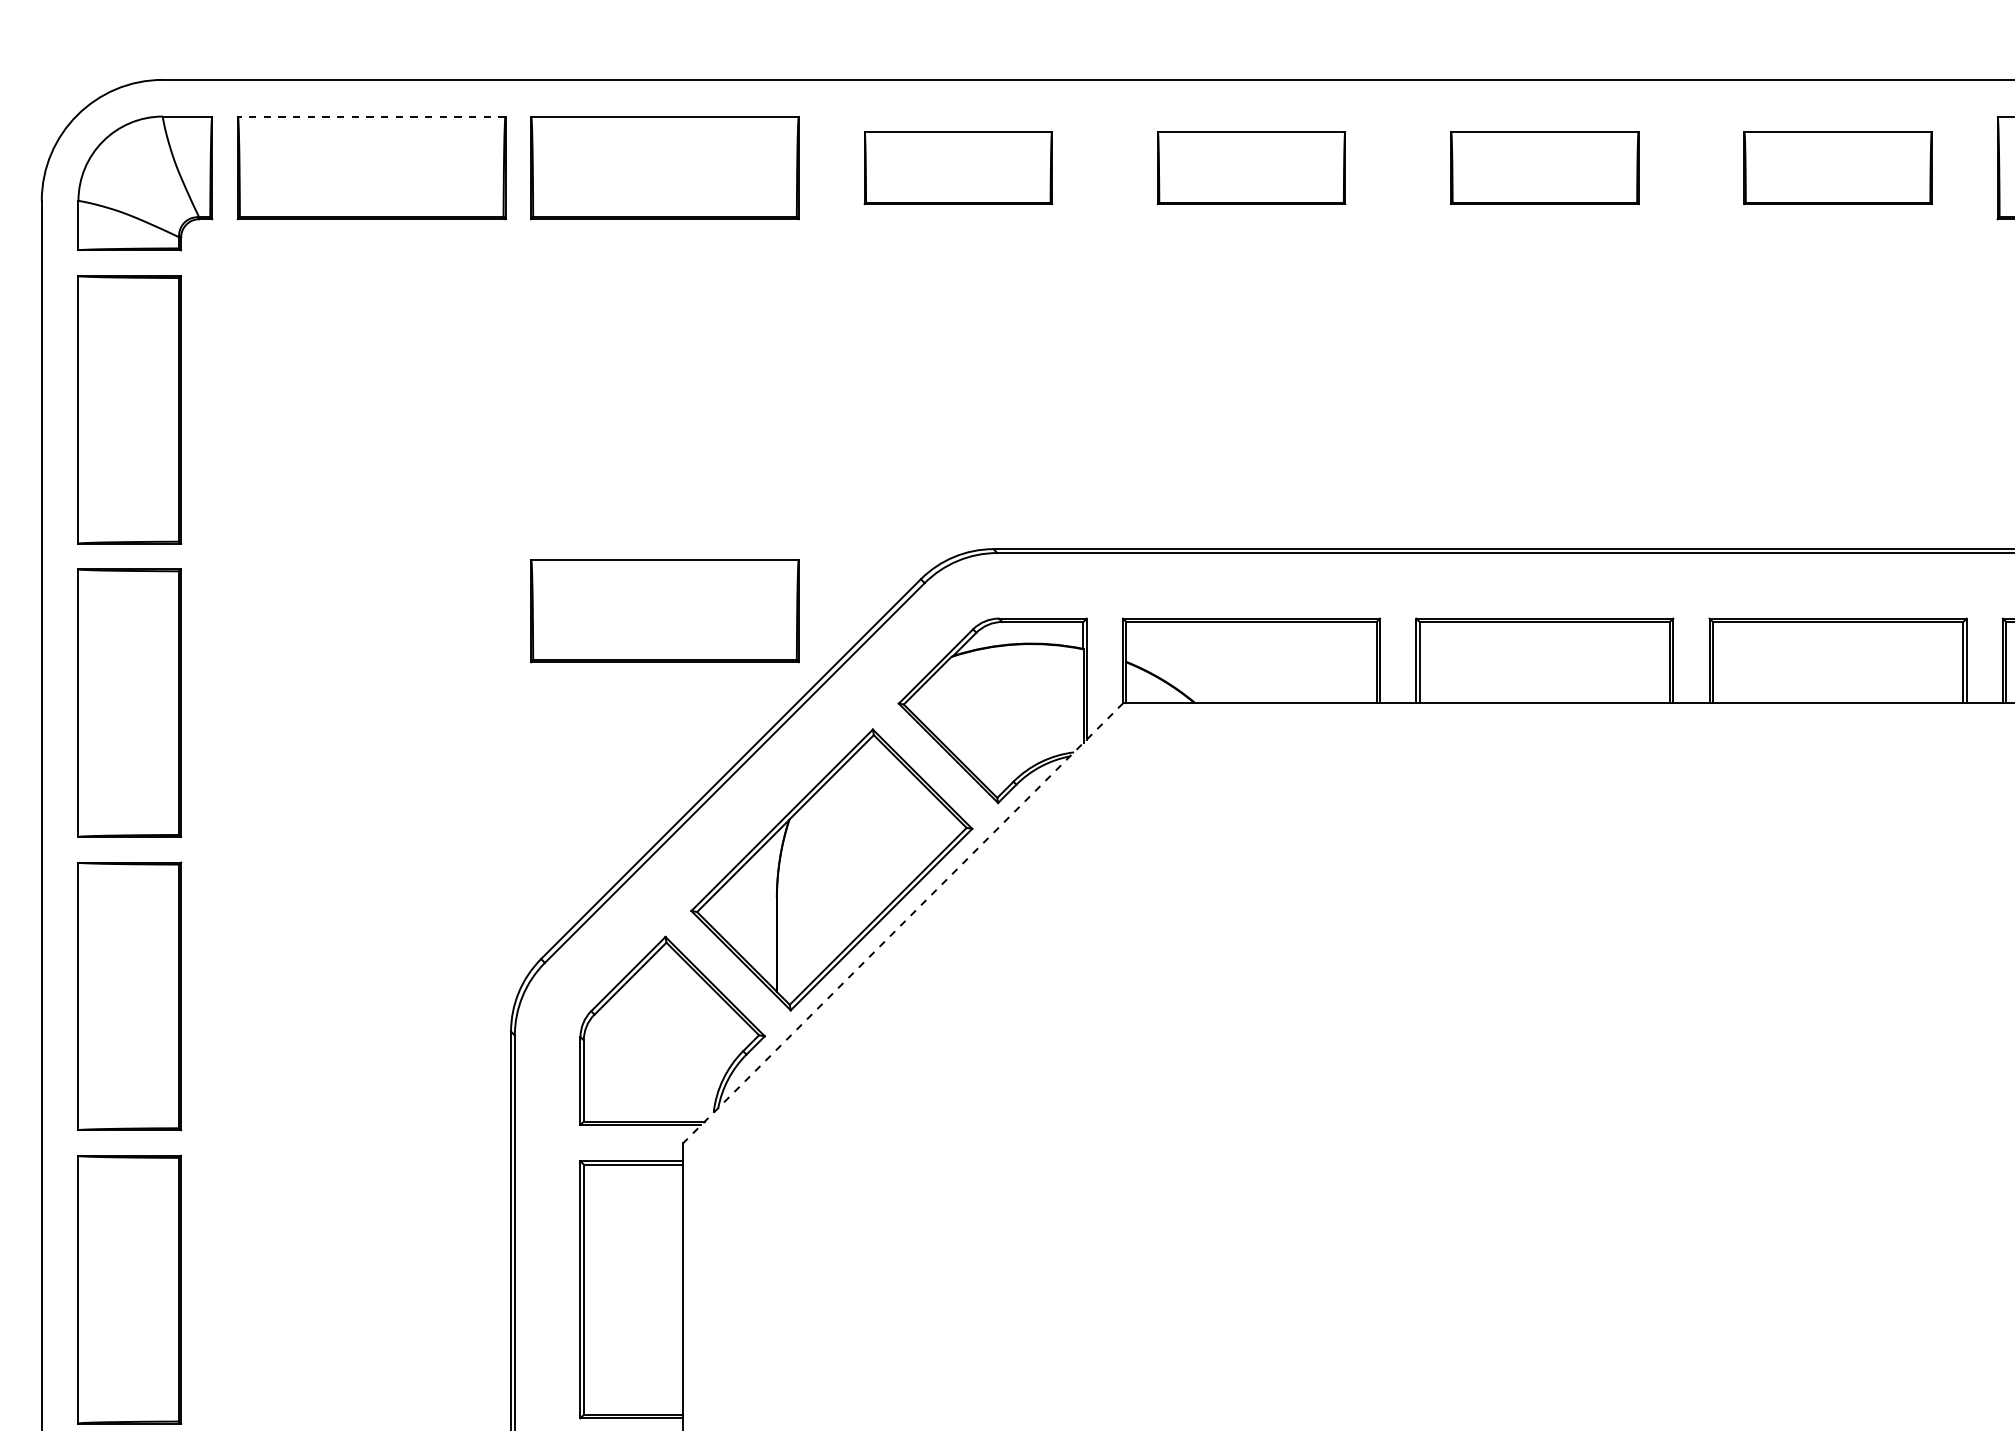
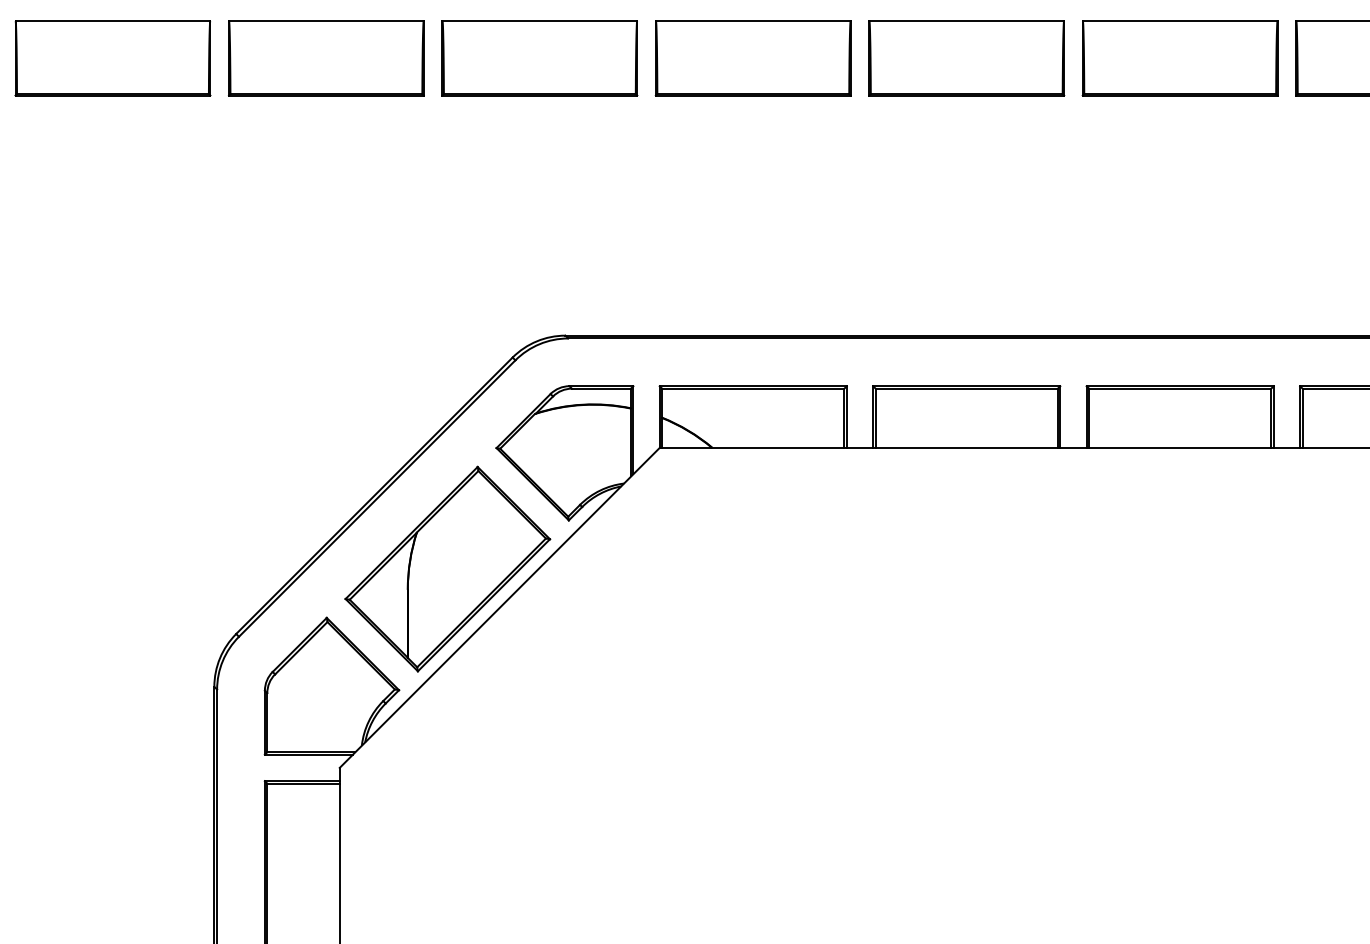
line: (371, 116) -> (112, 20), dashed -> solid
part: (958, 168) -> (540, 58), size x1.43
part: (1251, 168) -> (753, 58), size x1.43
part: (1544, 168) -> (966, 58), size x1.43
part: (1837, 168) -> (1179, 58), size x1.43
part: (664, 611) -> (326, 381), removed
line: (902, 923) -> (499, 608), dashed -> solid

